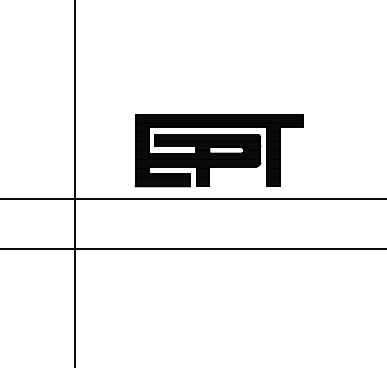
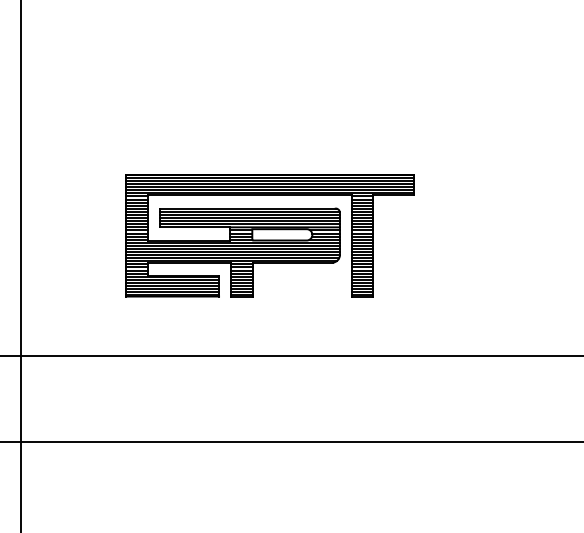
part: (218, 150) -> (268, 235), moved

